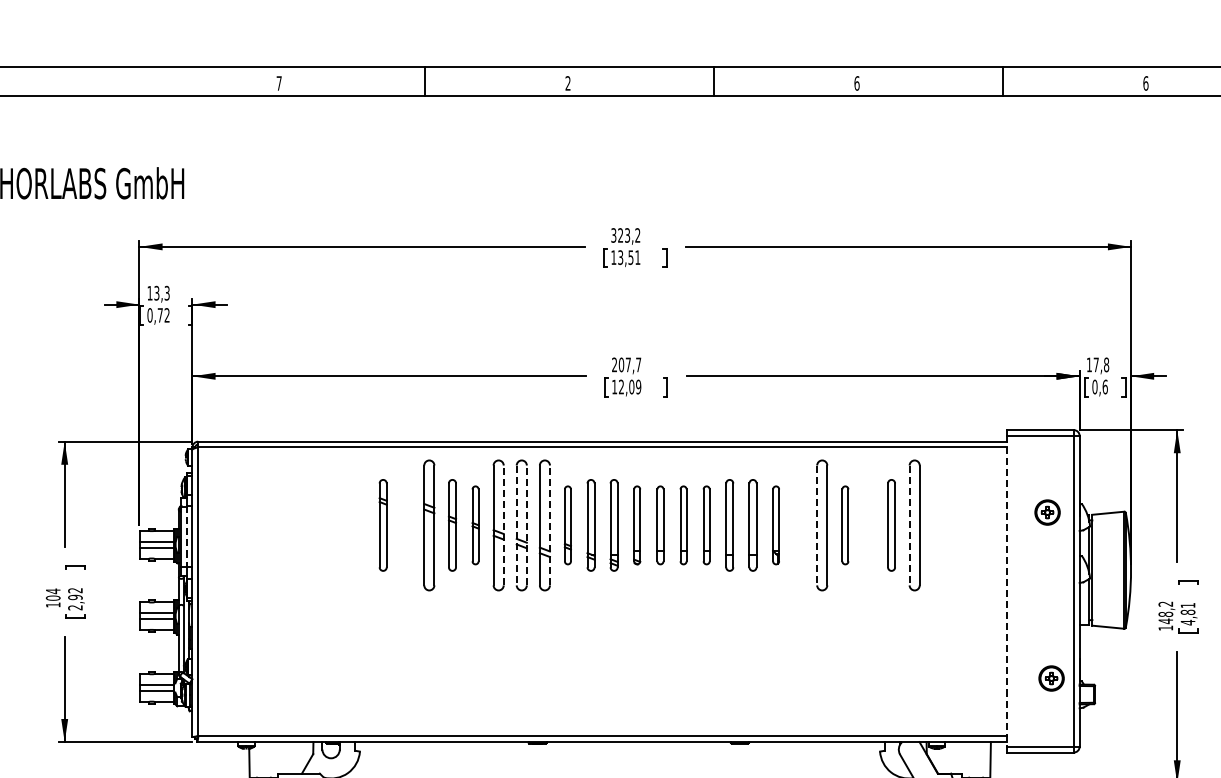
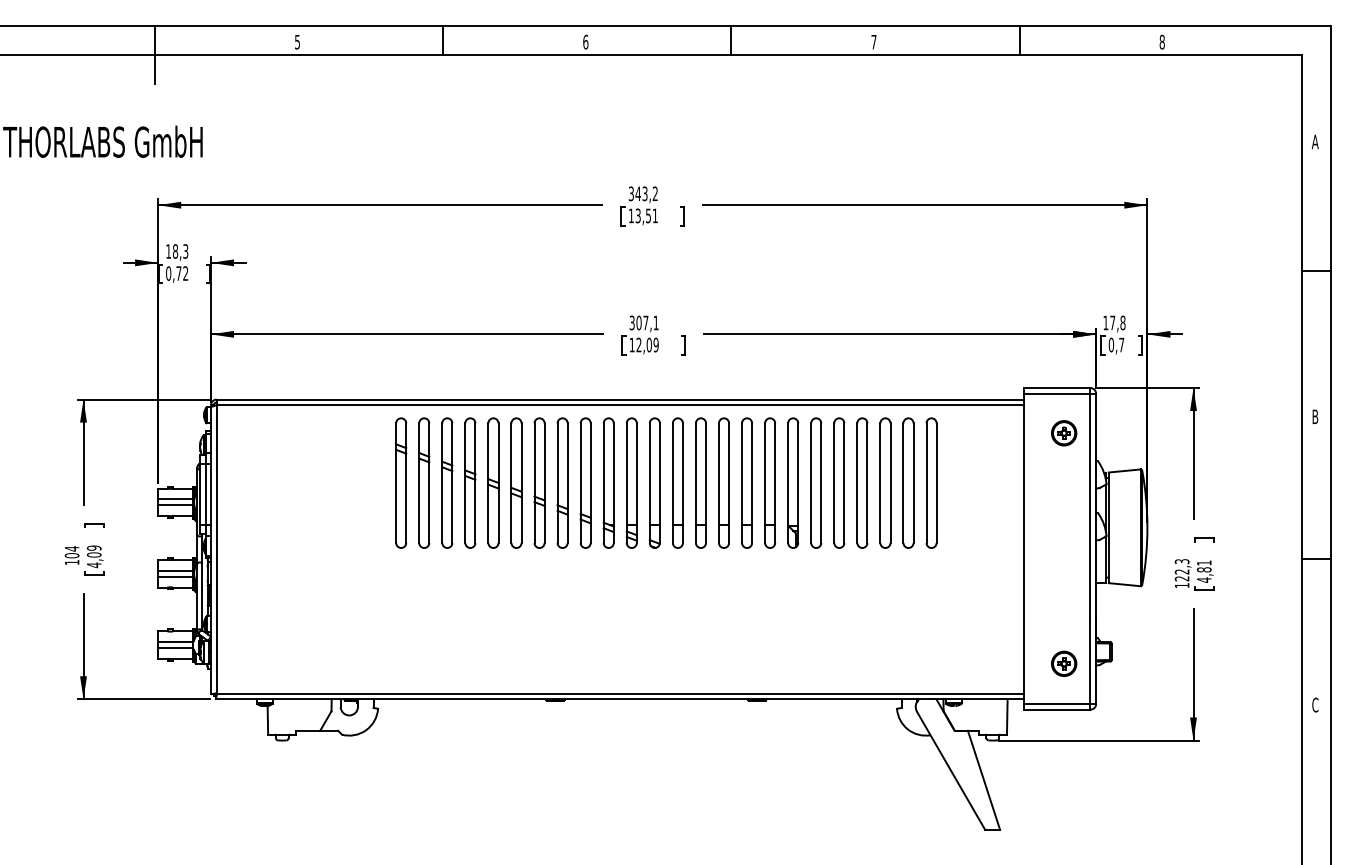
text: (567, 82) -> (585, 41), 2 -> 6
text: (856, 82) -> (873, 41), 6 -> 7
text: (1145, 82) -> (1161, 41), 6 -> 8
text: (279, 83) -> (297, 42), 7 -> 5
line: (135, 95) -> (154, 54), added
text: (620, 235) -> (638, 193), 323,2 -> 343,2
text: (156, 293) -> (175, 251), 13,3 -> 18,3
text: (625, 364) -> (643, 322), 207,7 -> 307,1
text: (1105, 386) -> (1121, 344), 0,6 -> 0,7
part: (1047, 512) -> (1064, 433), moved
part: (383, 524) -> (401, 482), size x1.43
part: (406, 524) -> (424, 482), added
part: (452, 524) -> (470, 482), size x1.43
part: (475, 524) -> (493, 482), size x1.67
part: (567, 524) -> (585, 482), size x1.67
part: (590, 524) -> (608, 482), size x1.43
part: (613, 524) -> (631, 482), size x1.43
part: (636, 524) -> (654, 482), size x1.67
part: (660, 524) -> (677, 482), size x1.67
part: (683, 524) -> (700, 482), size x1.67
part: (706, 524) -> (723, 482), size x1.67
part: (729, 524) -> (746, 482), size x1.43
part: (753, 524) -> (770, 482), size x1.43
part: (776, 524) -> (793, 482), size x1.67
part: (799, 524) -> (816, 482), added
part: (845, 524) -> (862, 482), size x1.67
part: (868, 524) -> (885, 482), added
part: (891, 524) -> (908, 482), size x1.43
line: (503, 525) -> (521, 483), dashed -> solid
line: (516, 525) -> (534, 483), dashed -> solid
line: (526, 525) -> (544, 483), dashed -> solid
line: (549, 525) -> (567, 483), dashed -> solid
line: (817, 525) -> (834, 483), dashed -> solid
line: (909, 525) -> (926, 483), dashed -> solid
line: (186, 537) -> (205, 495), dashed -> solid
line: (1007, 591) -> (1024, 549), dashed -> solid
text: (74, 598) -> (93, 556), 2,92 -> 4,09
text: (1165, 613) -> (1181, 570), 148,2 -> 122,3
part: (1051, 678) -> (1064, 663), moved

